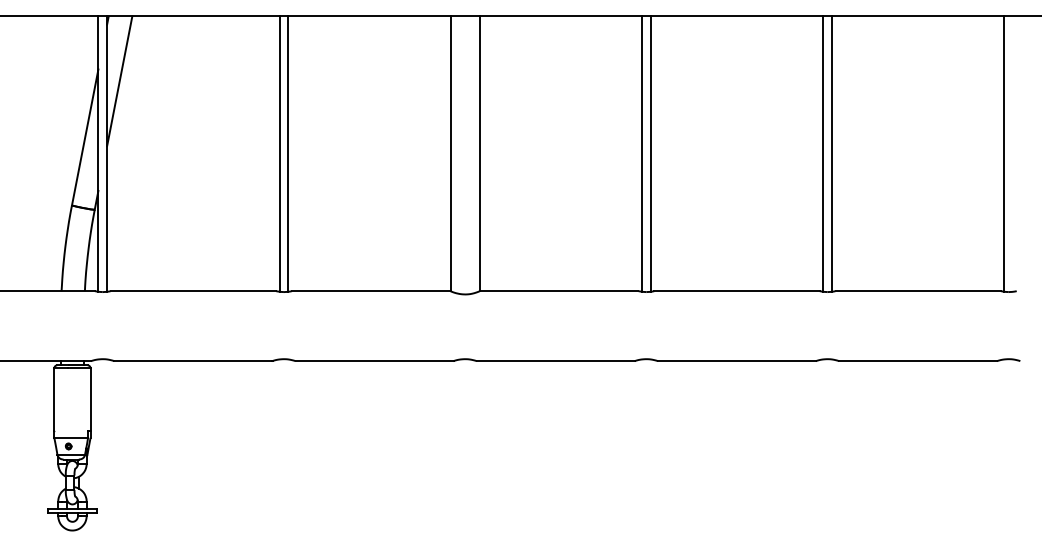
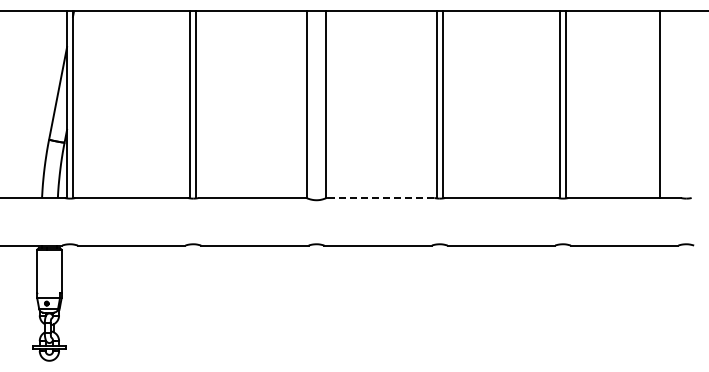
line: (119, 81) -> (81, 55), removed
line: (1004, 153) -> (660, 104), moved
line: (559, 290) -> (380, 197), solid -> dashed

